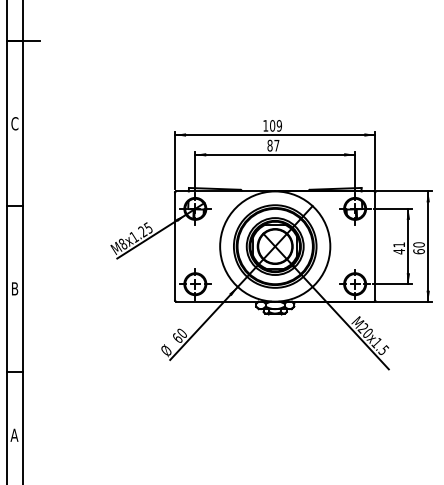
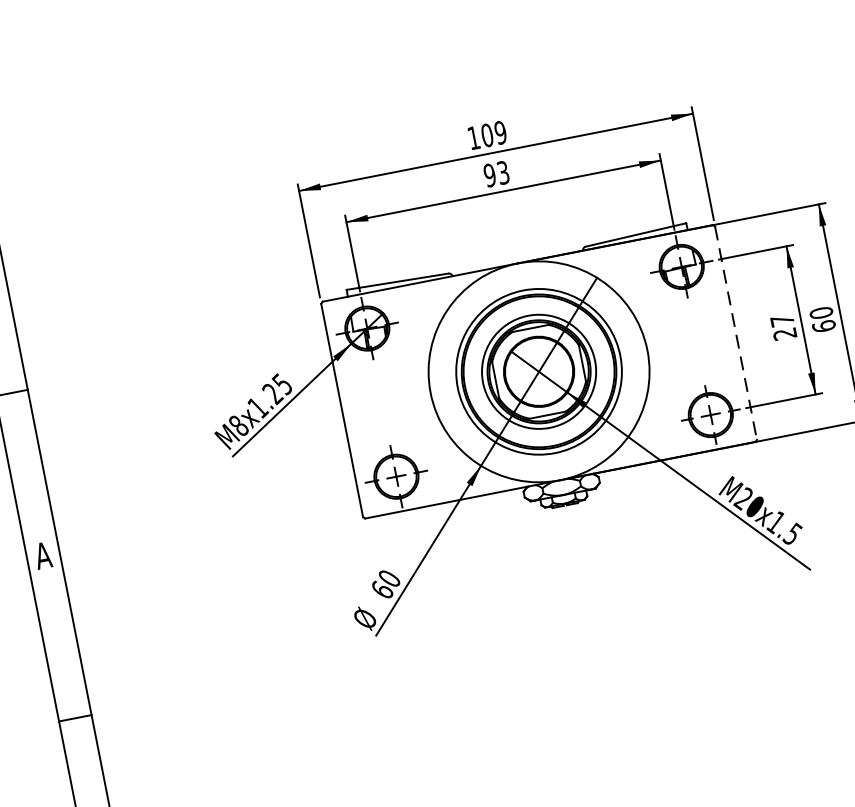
text: (273, 145) -> (496, 173), 87 -> 93
line: (375, 247) -> (736, 335), solid -> dashed
text: (398, 248) -> (782, 328), 41 -> 27
text: (14, 288) -> (42, 555), B -> A

